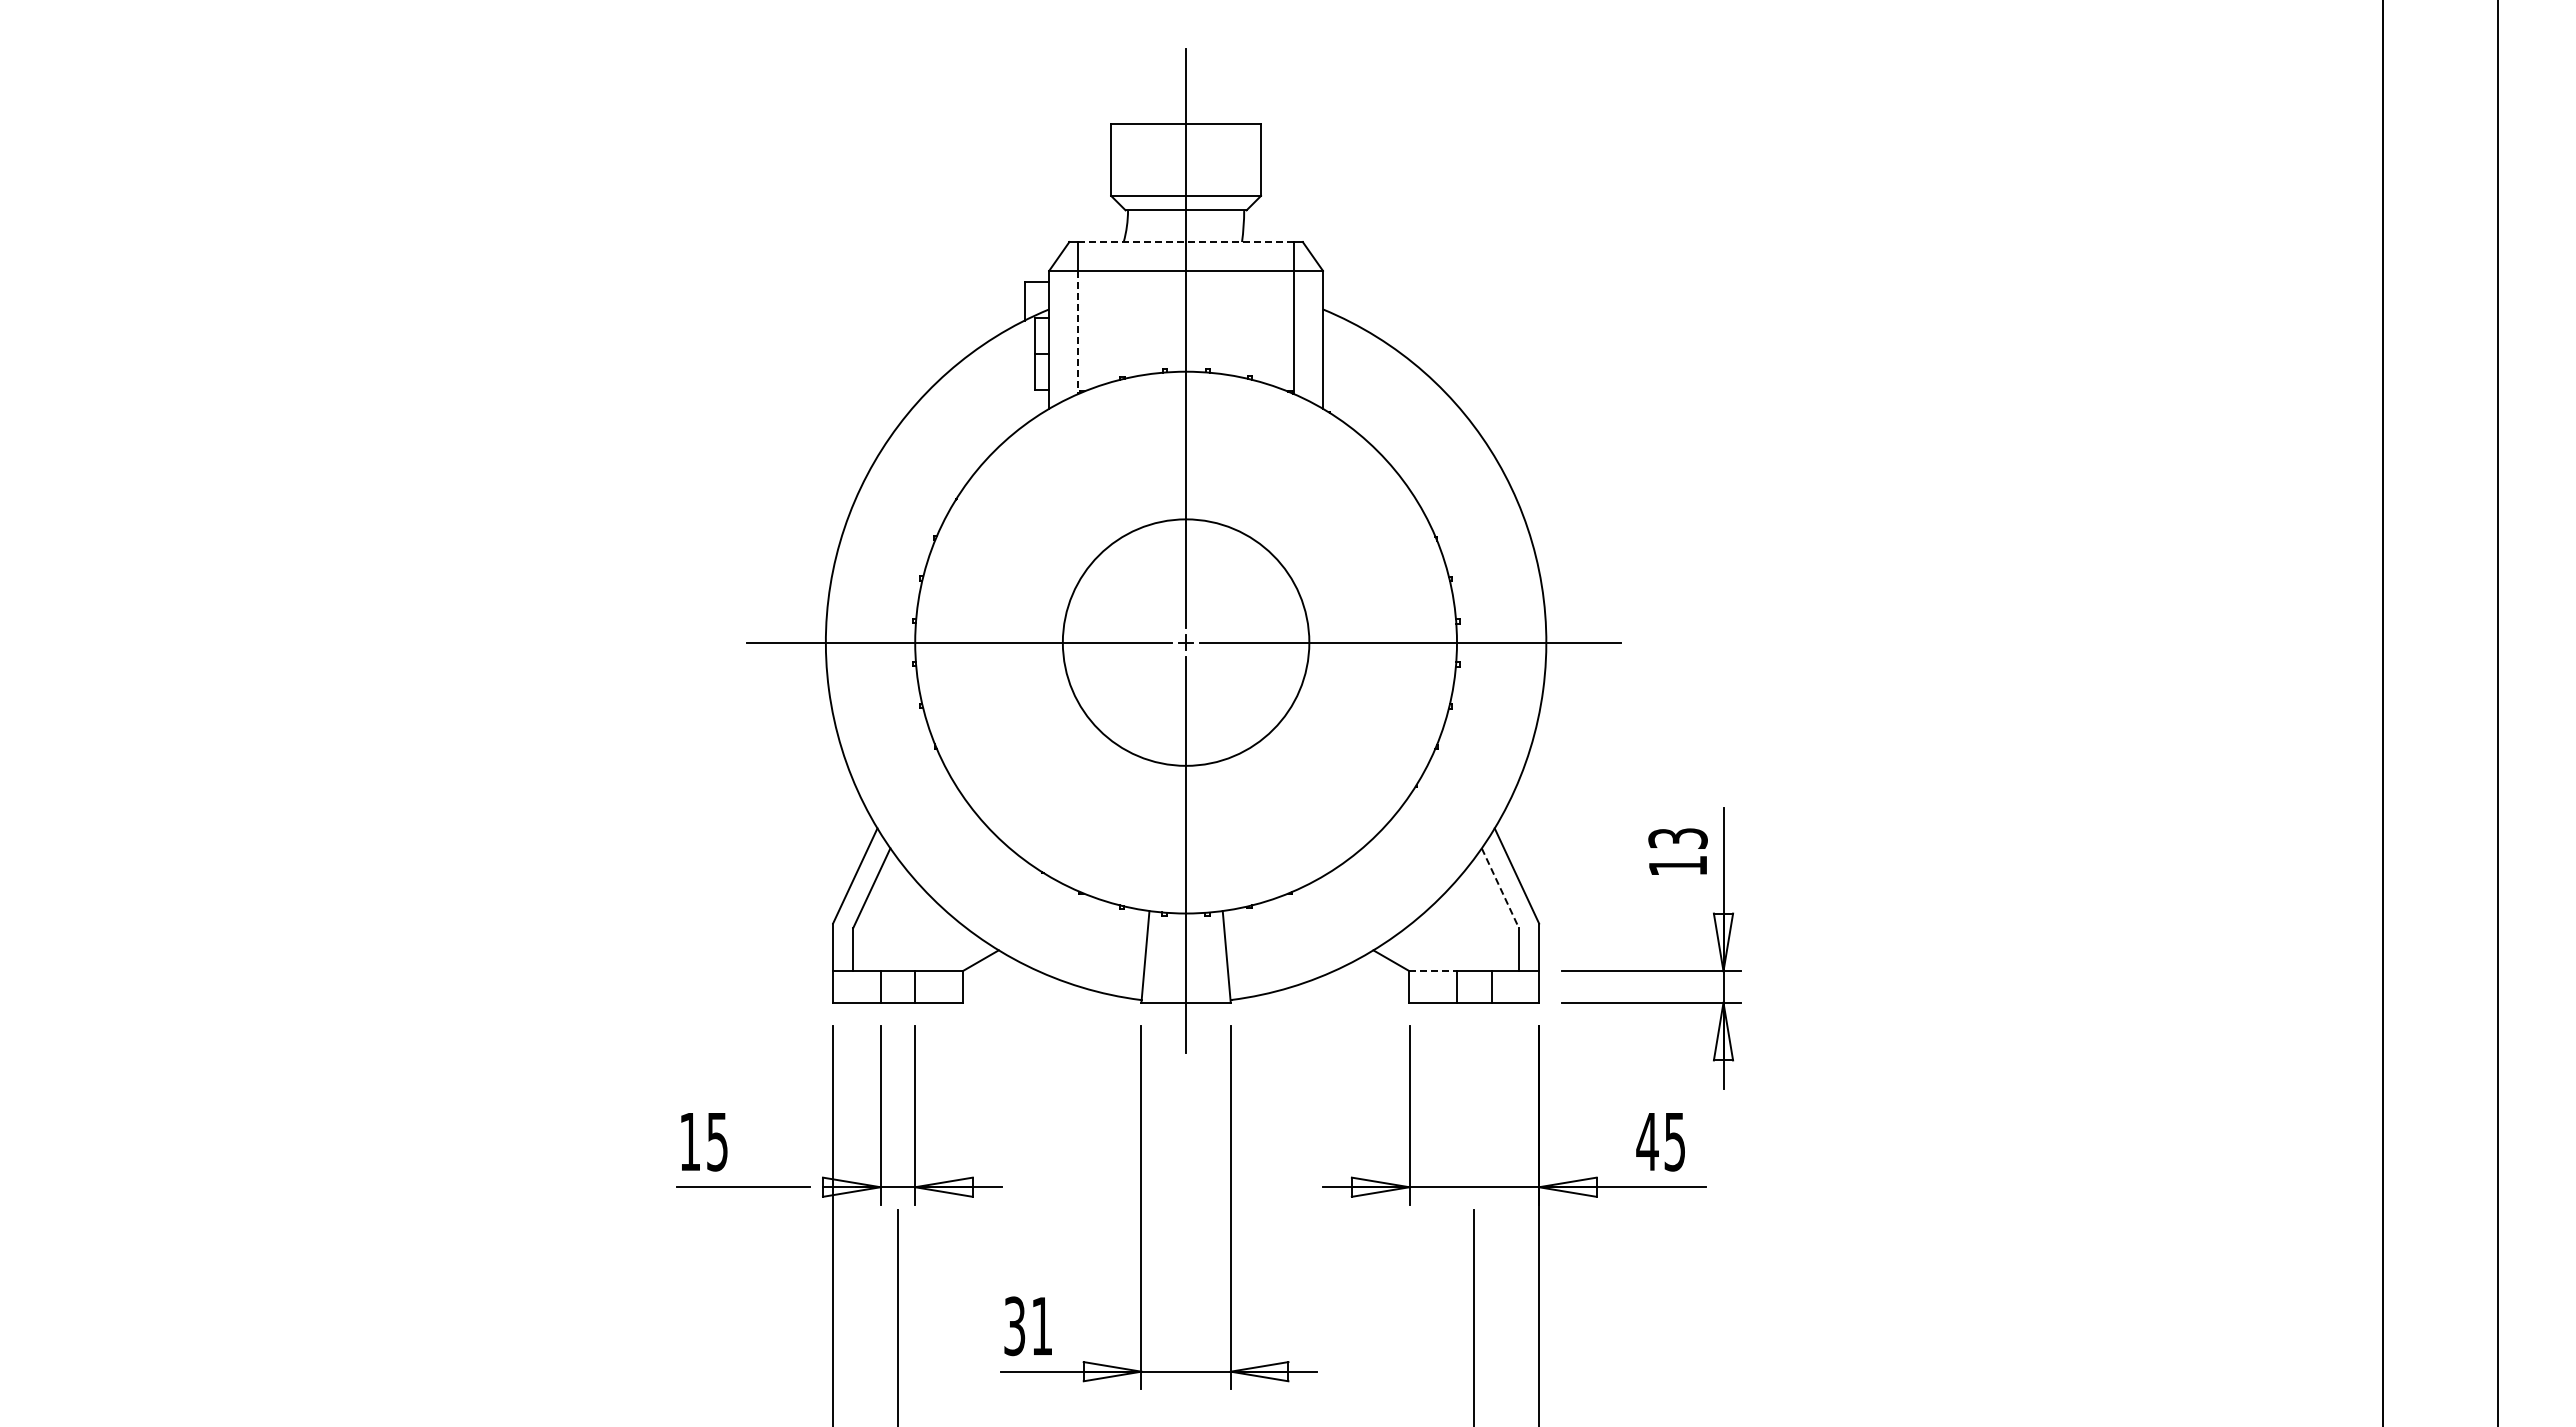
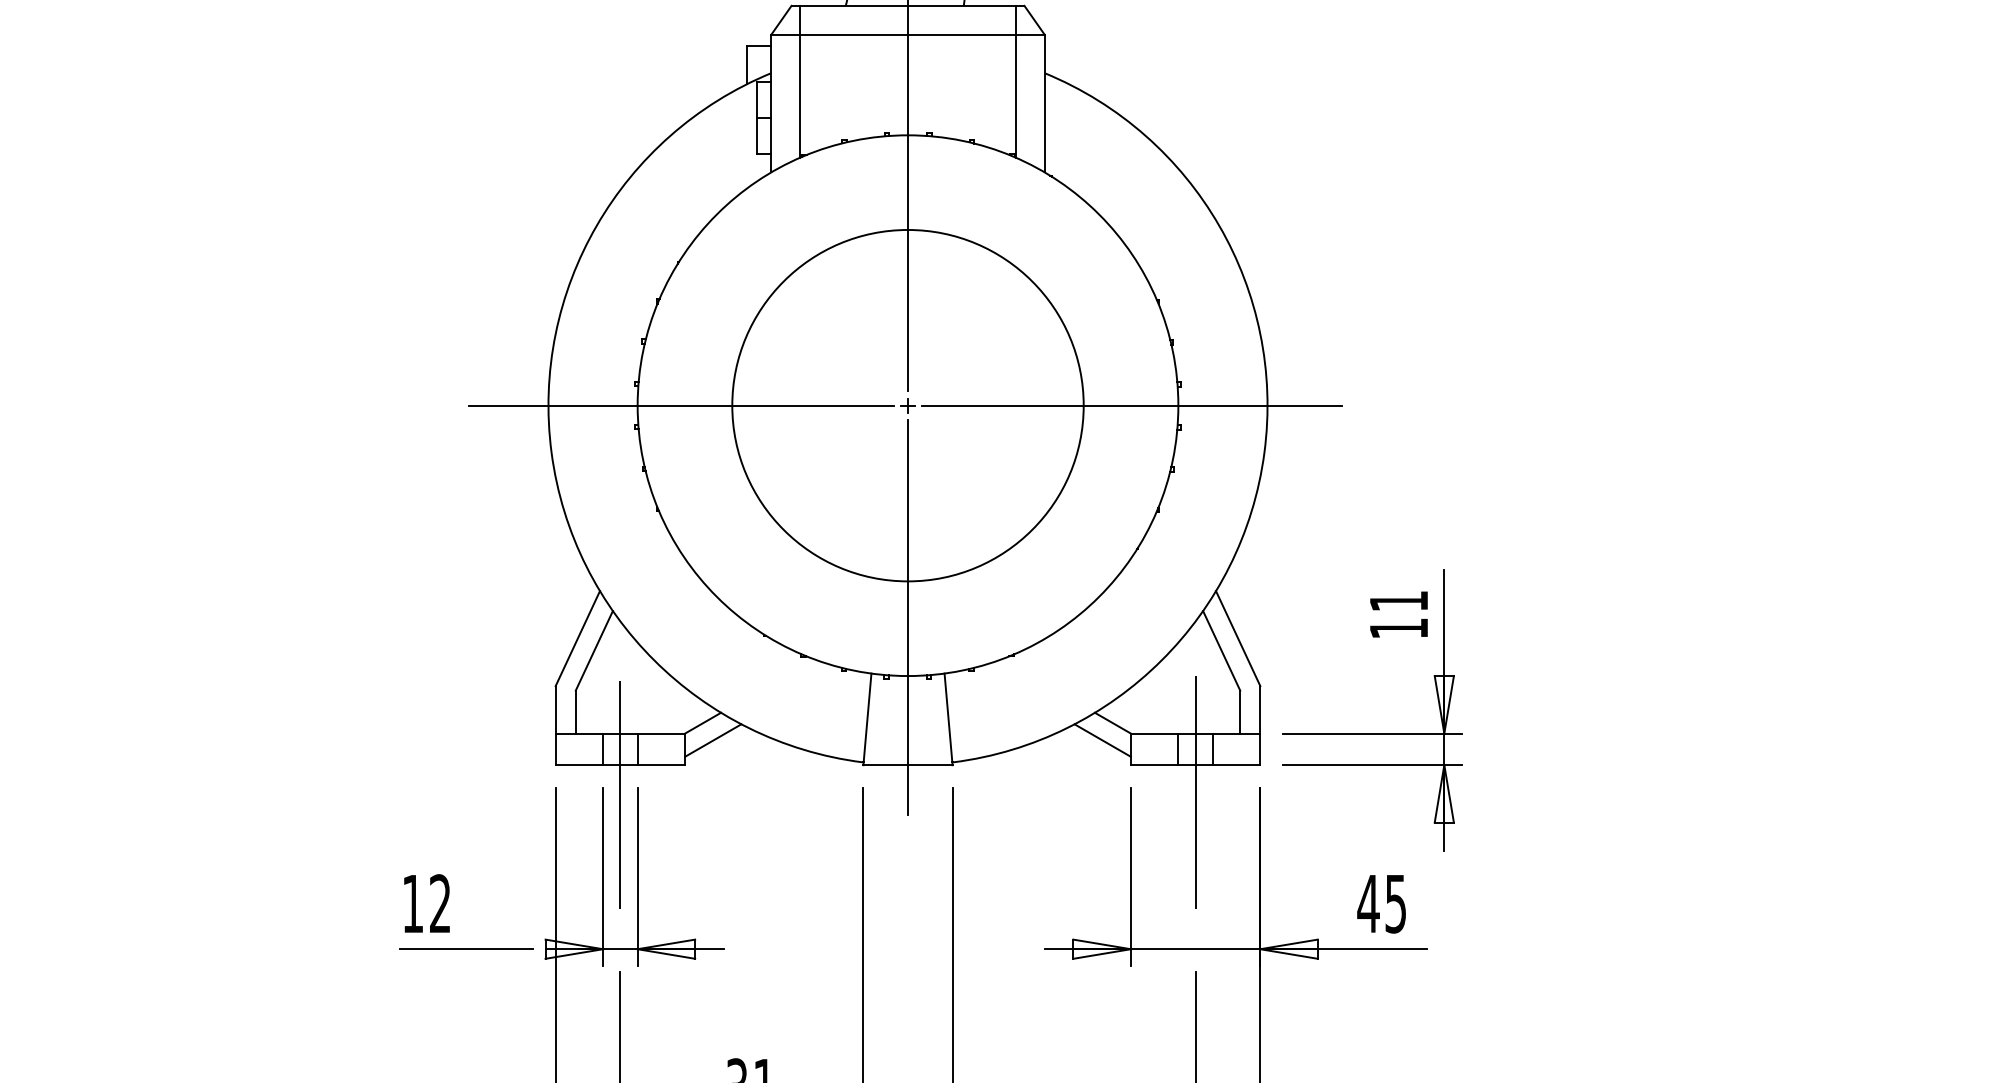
line: (1186, 242) -> (908, 6), dashed -> solid
line: (1078, 332) -> (800, 96), dashed -> solid
circle: (1186, 642) -> (908, 405), size x1.43
text: (1677, 838) -> (1398, 601), 13 -> 11
line: (1500, 888) -> (1221, 651), dashed -> solid
line: (1433, 971) -> (1154, 733), dashed -> solid
line: (990, 977) -> (712, 739), added
line: (1381, 977) -> (1103, 739), added
line: (1474, 1029) -> (1195, 791), added
line: (897, 1032) -> (619, 794), added
text: (717, 1141) -> (440, 903), 15 -> 12

